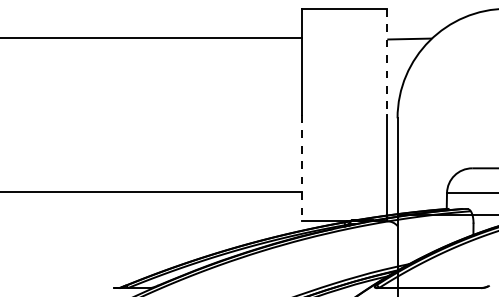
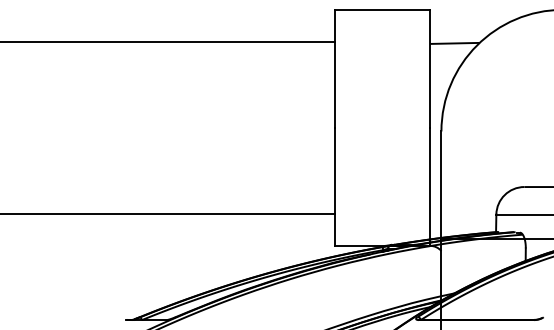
line: (387, 61) -> (430, 68), dashed -> solid
line: (302, 167) -> (335, 186), dashed -> solid

